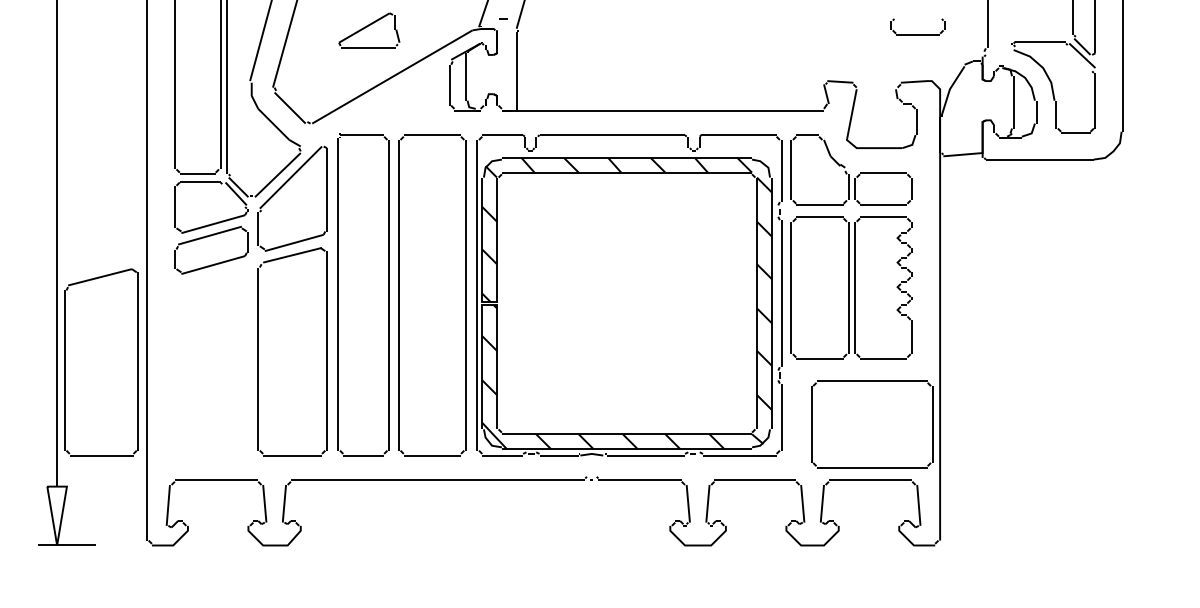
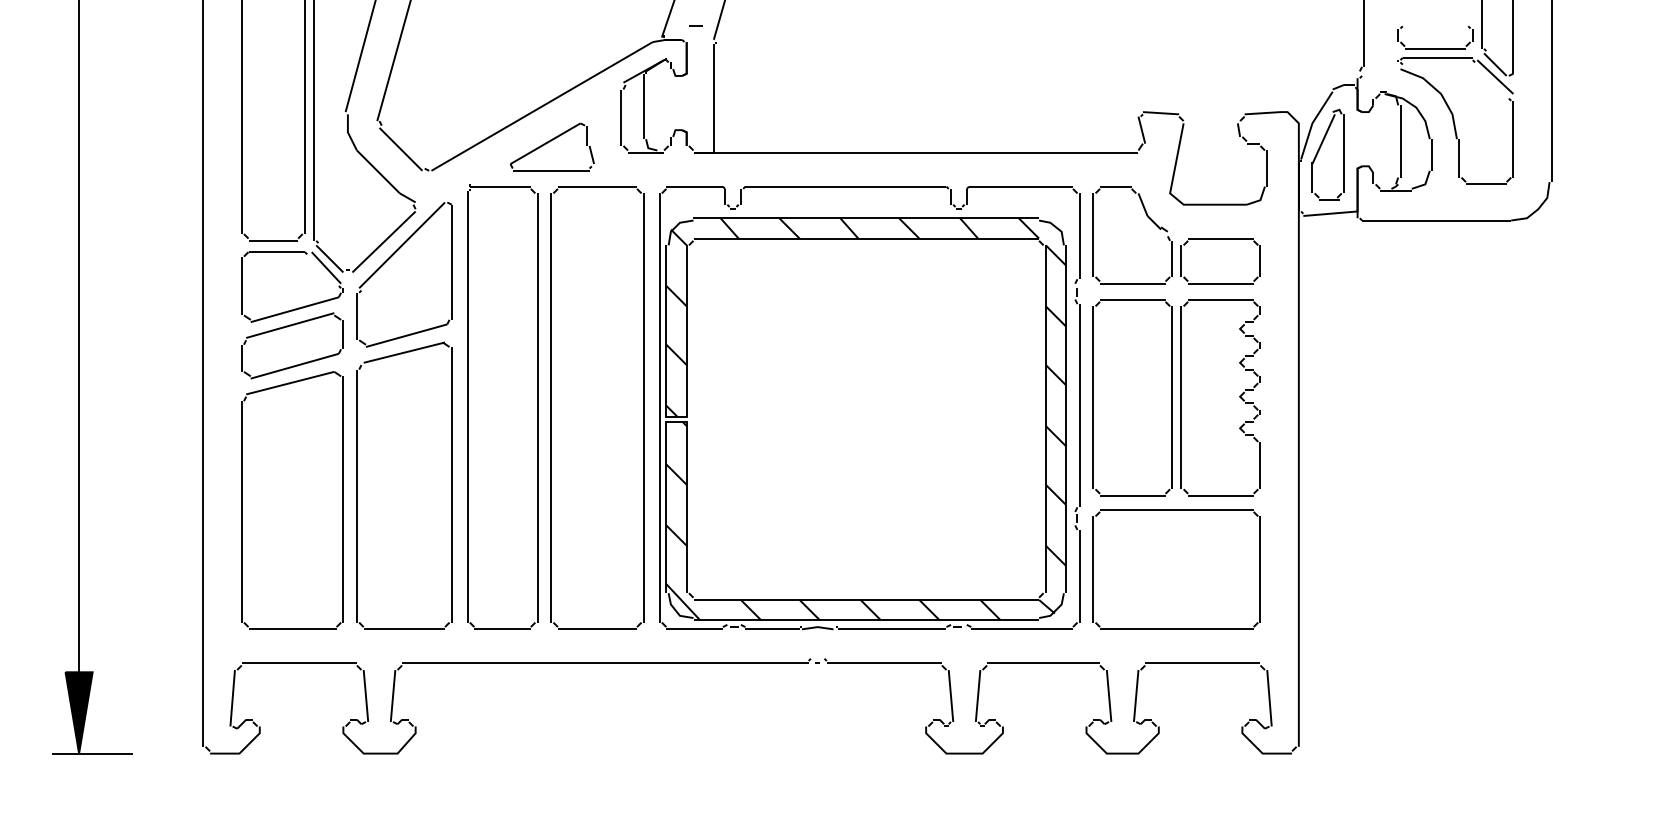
part: (368, 30) -> (551, 146), moved
part: (918, 35) -> (1435, 48), moved
part: (955, 109) -> (1319, 151), added
part: (101, 362) -> (292, 500), moved
part: (871, 381) -> (1176, 510), moved
fill: (56, 515) -> (78, 712), added

